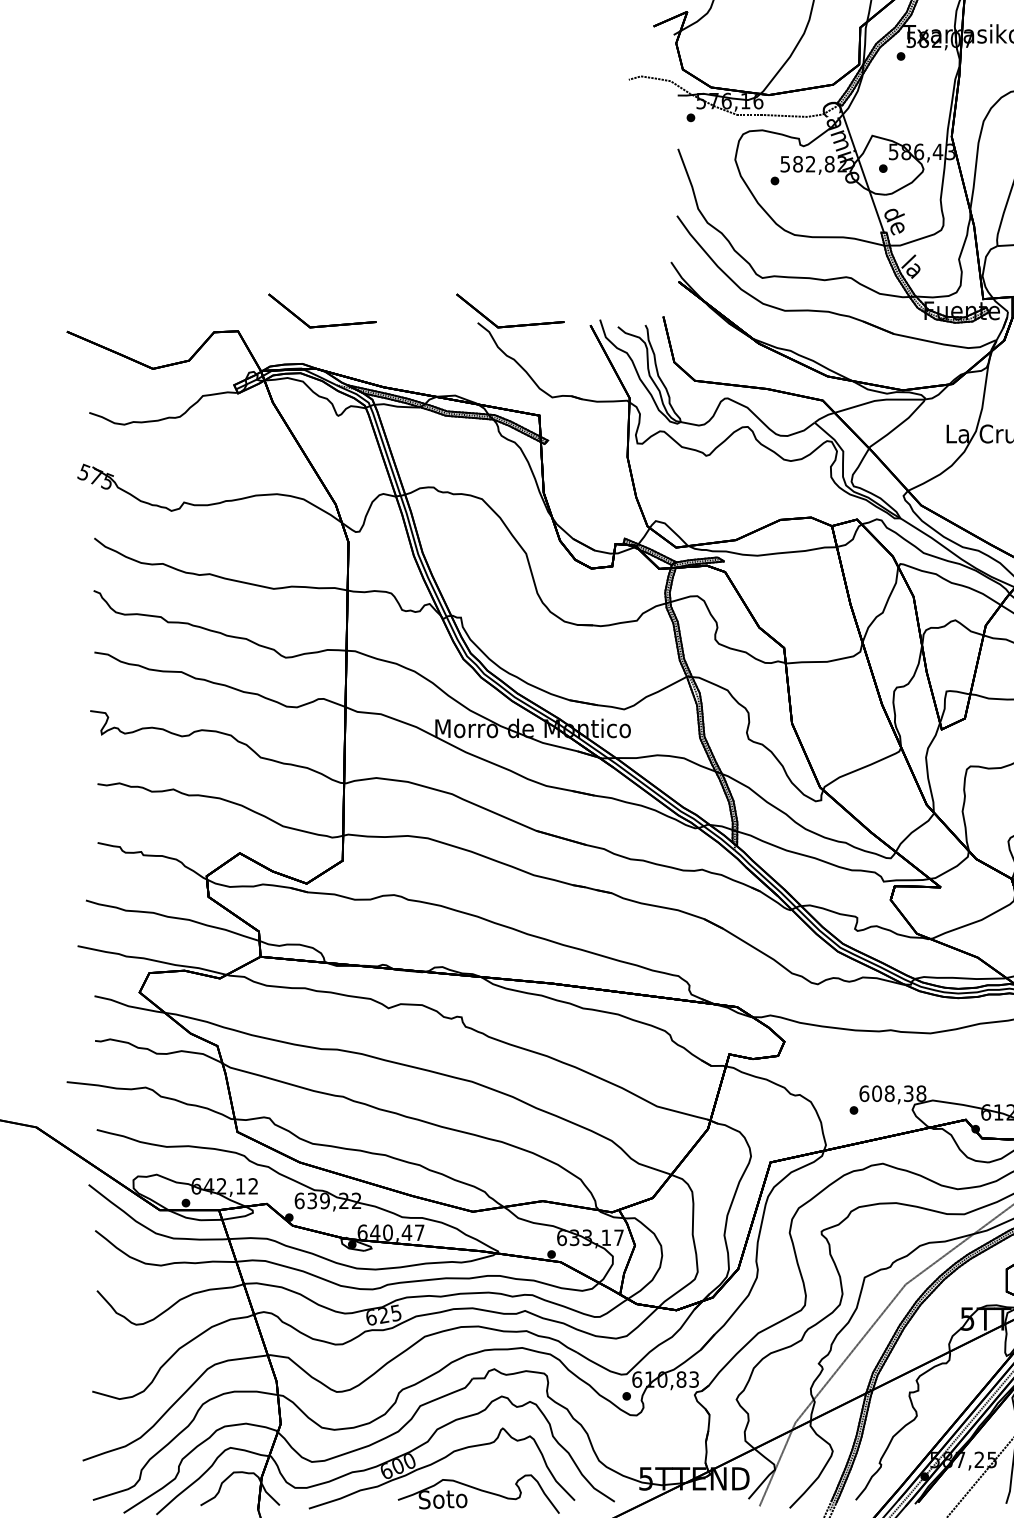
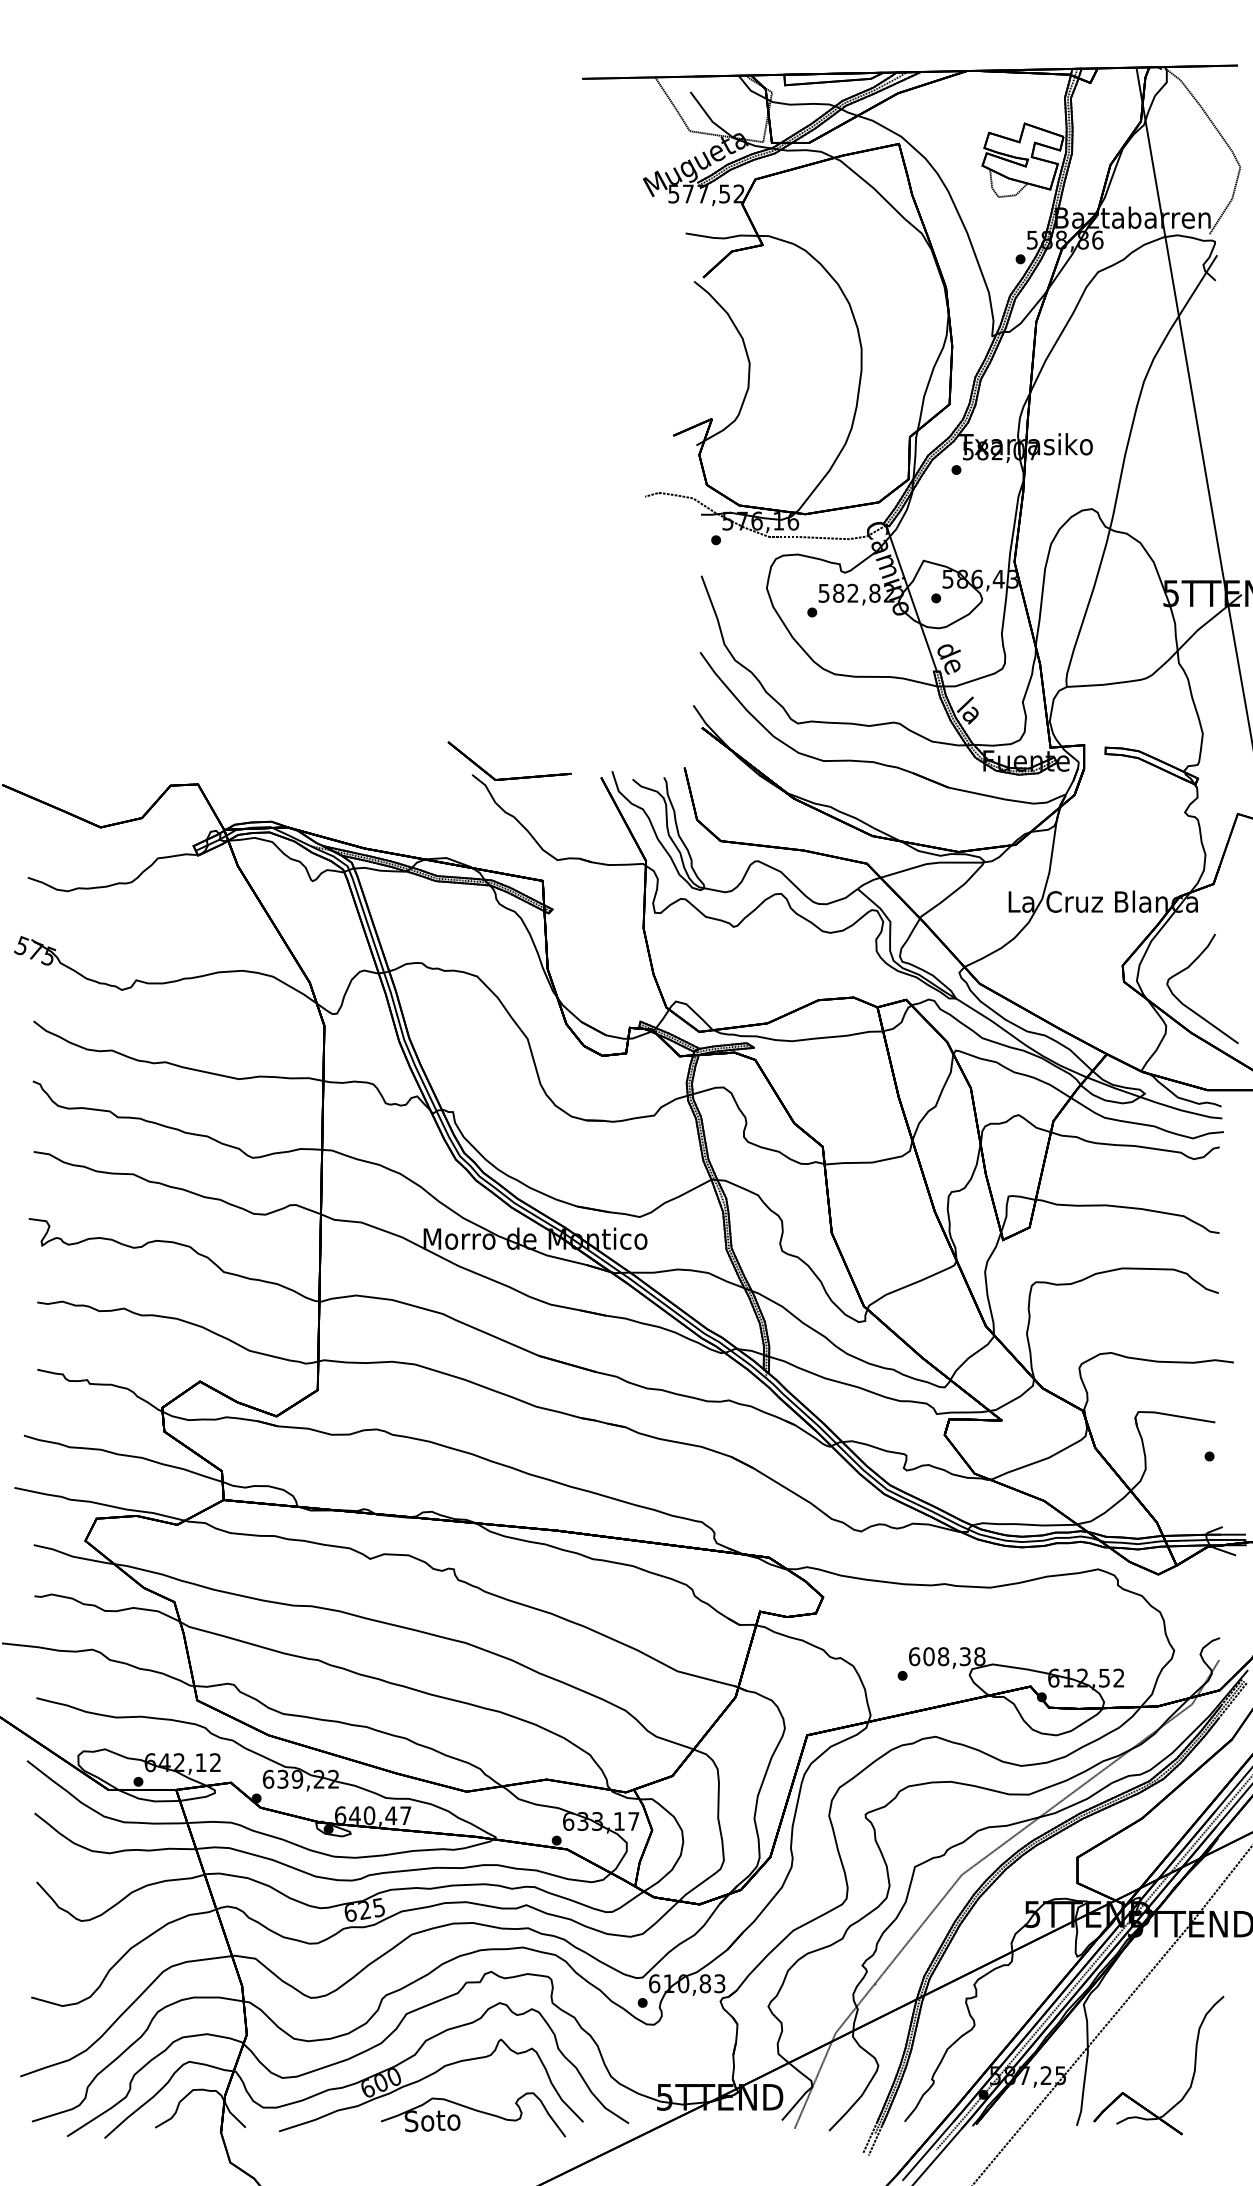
part: (322, 325) -> (294, 777), removed

